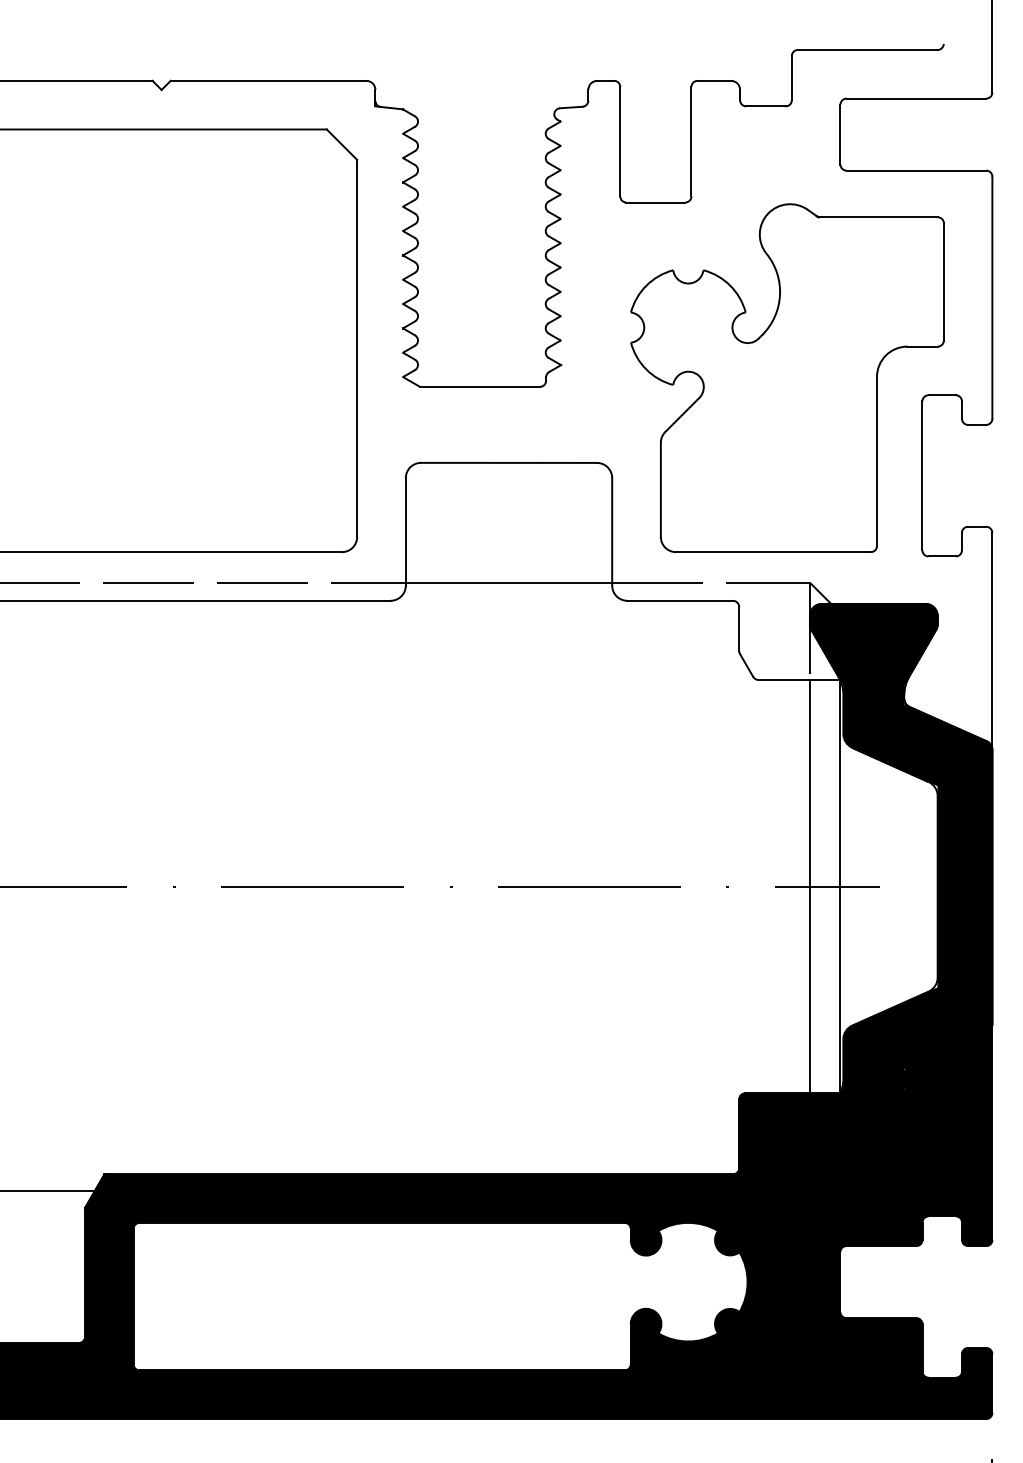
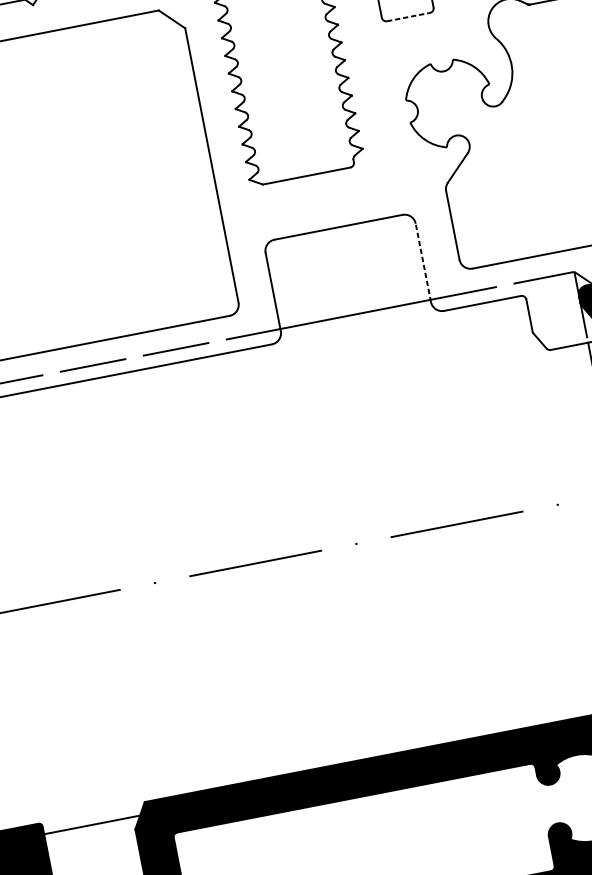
line: (656, 202) -> (409, 16), solid -> dashed
line: (612, 531) -> (423, 262), solid -> dashed

